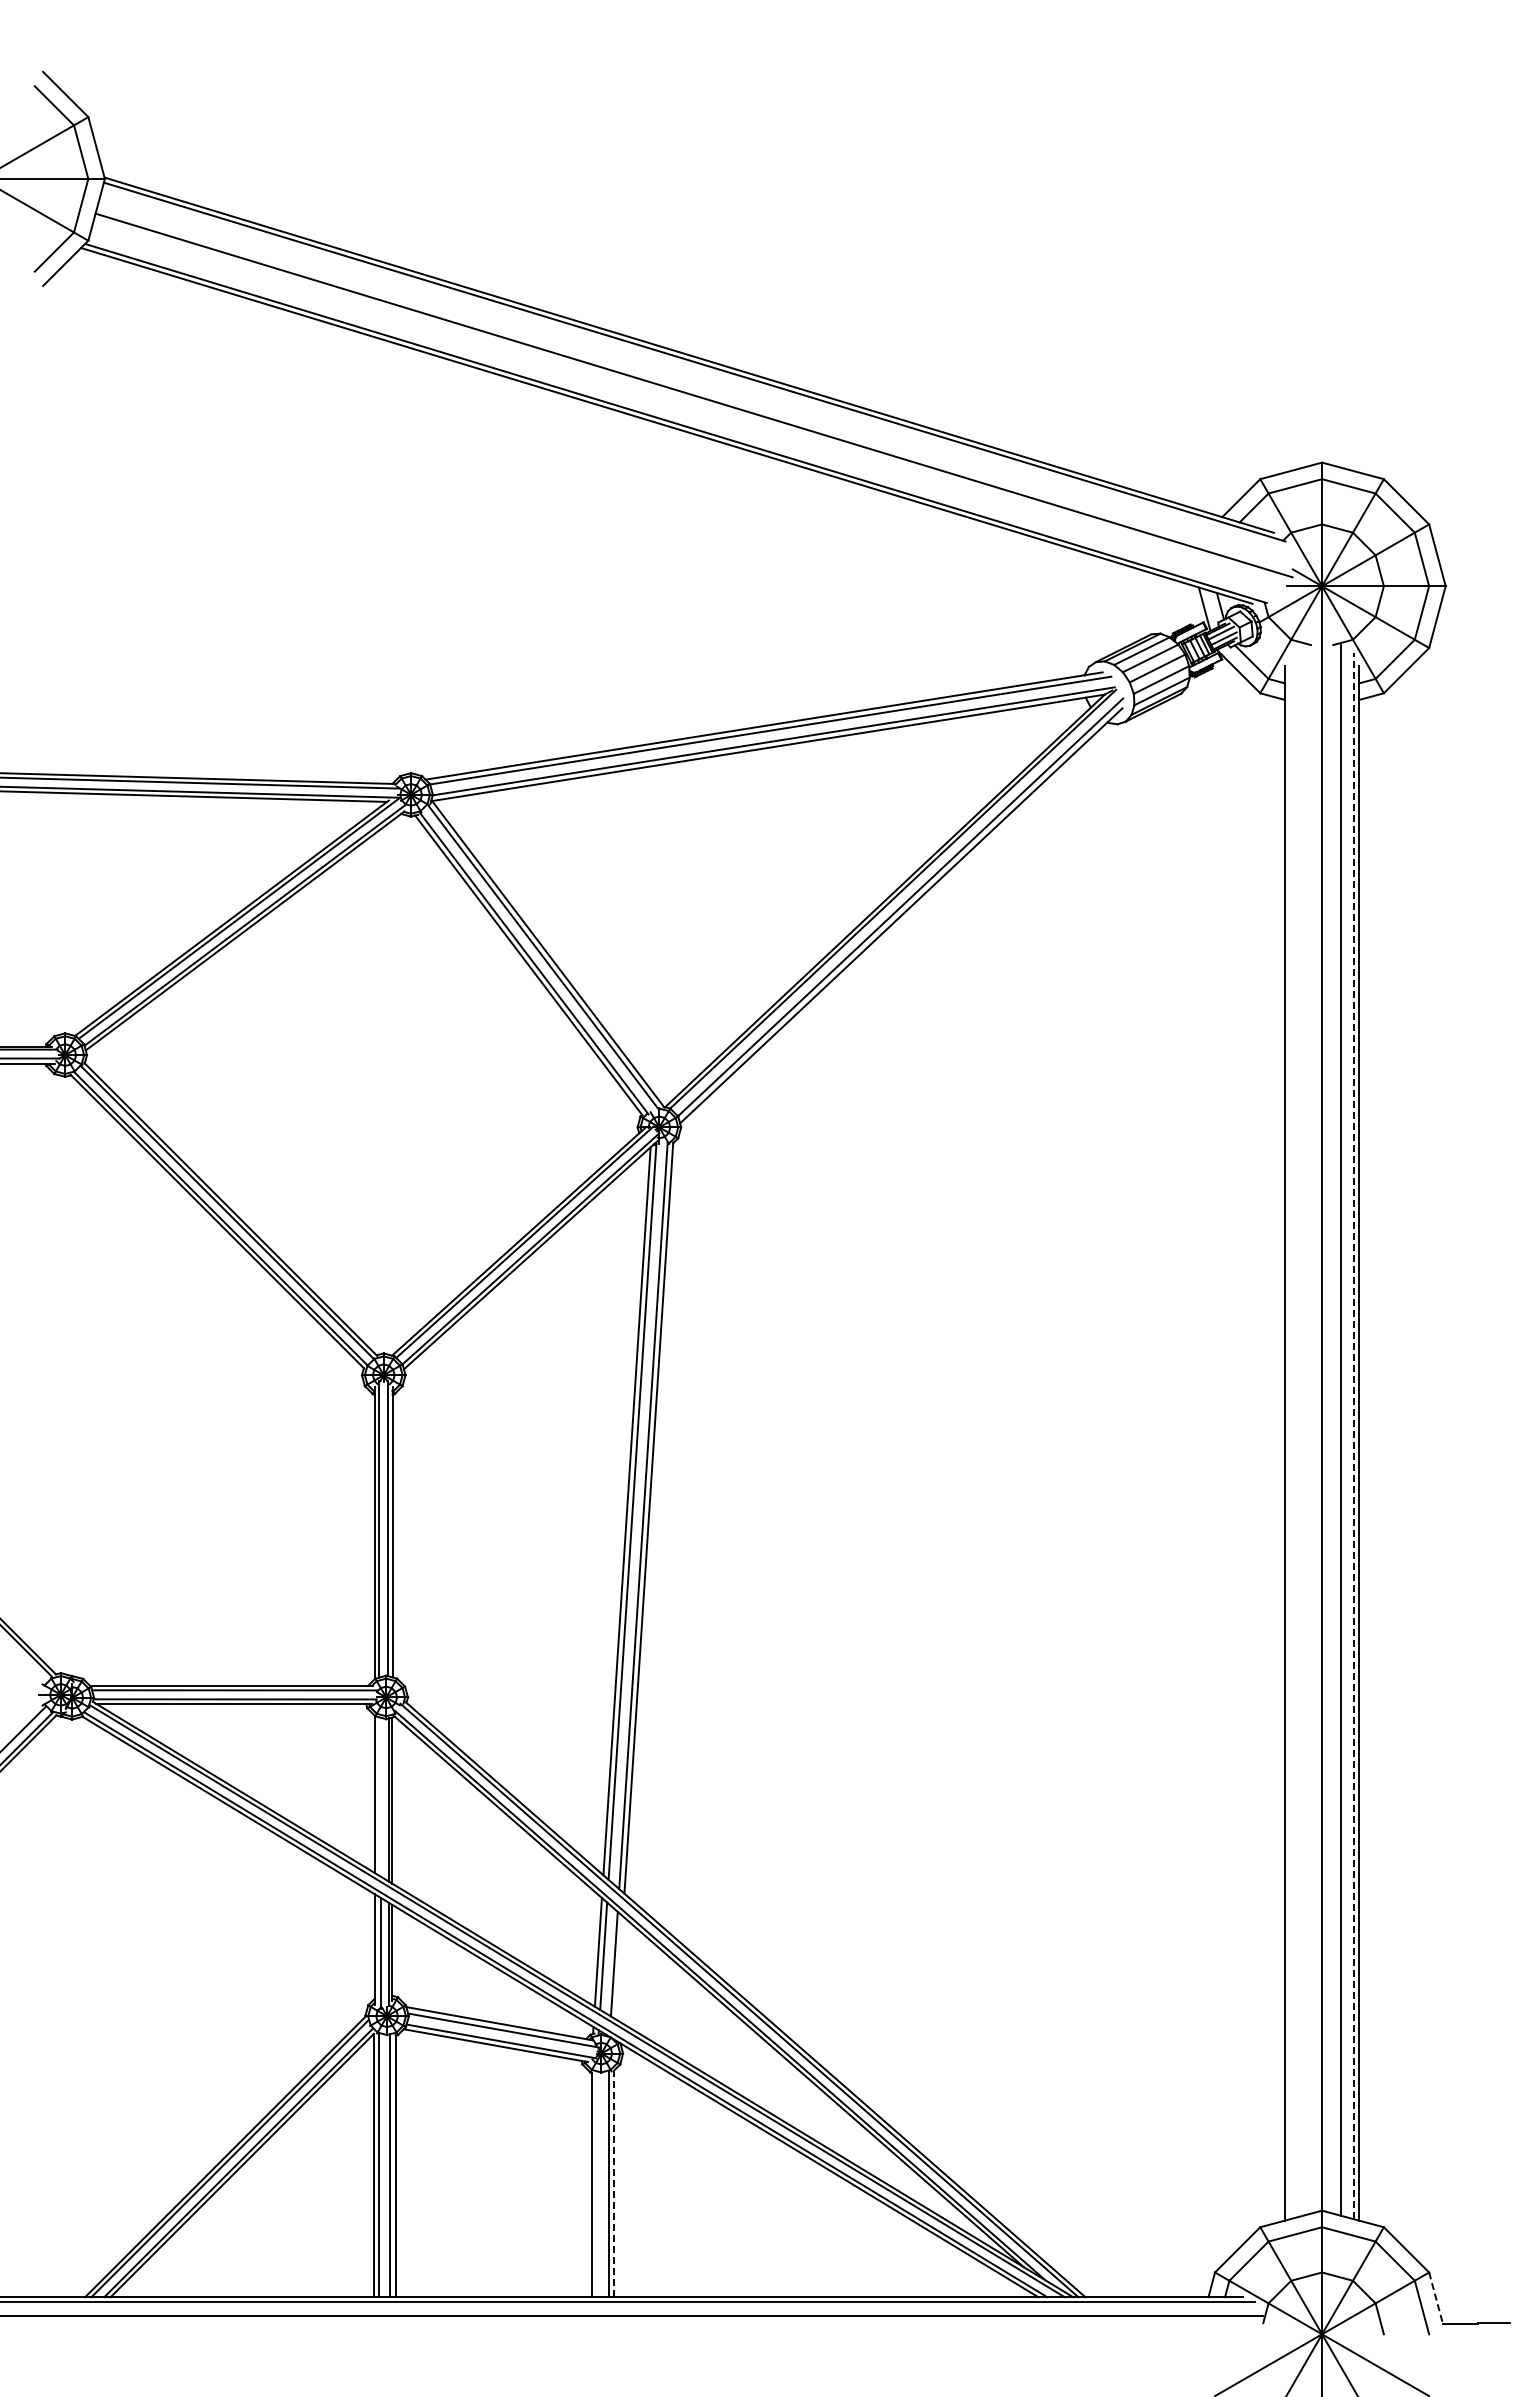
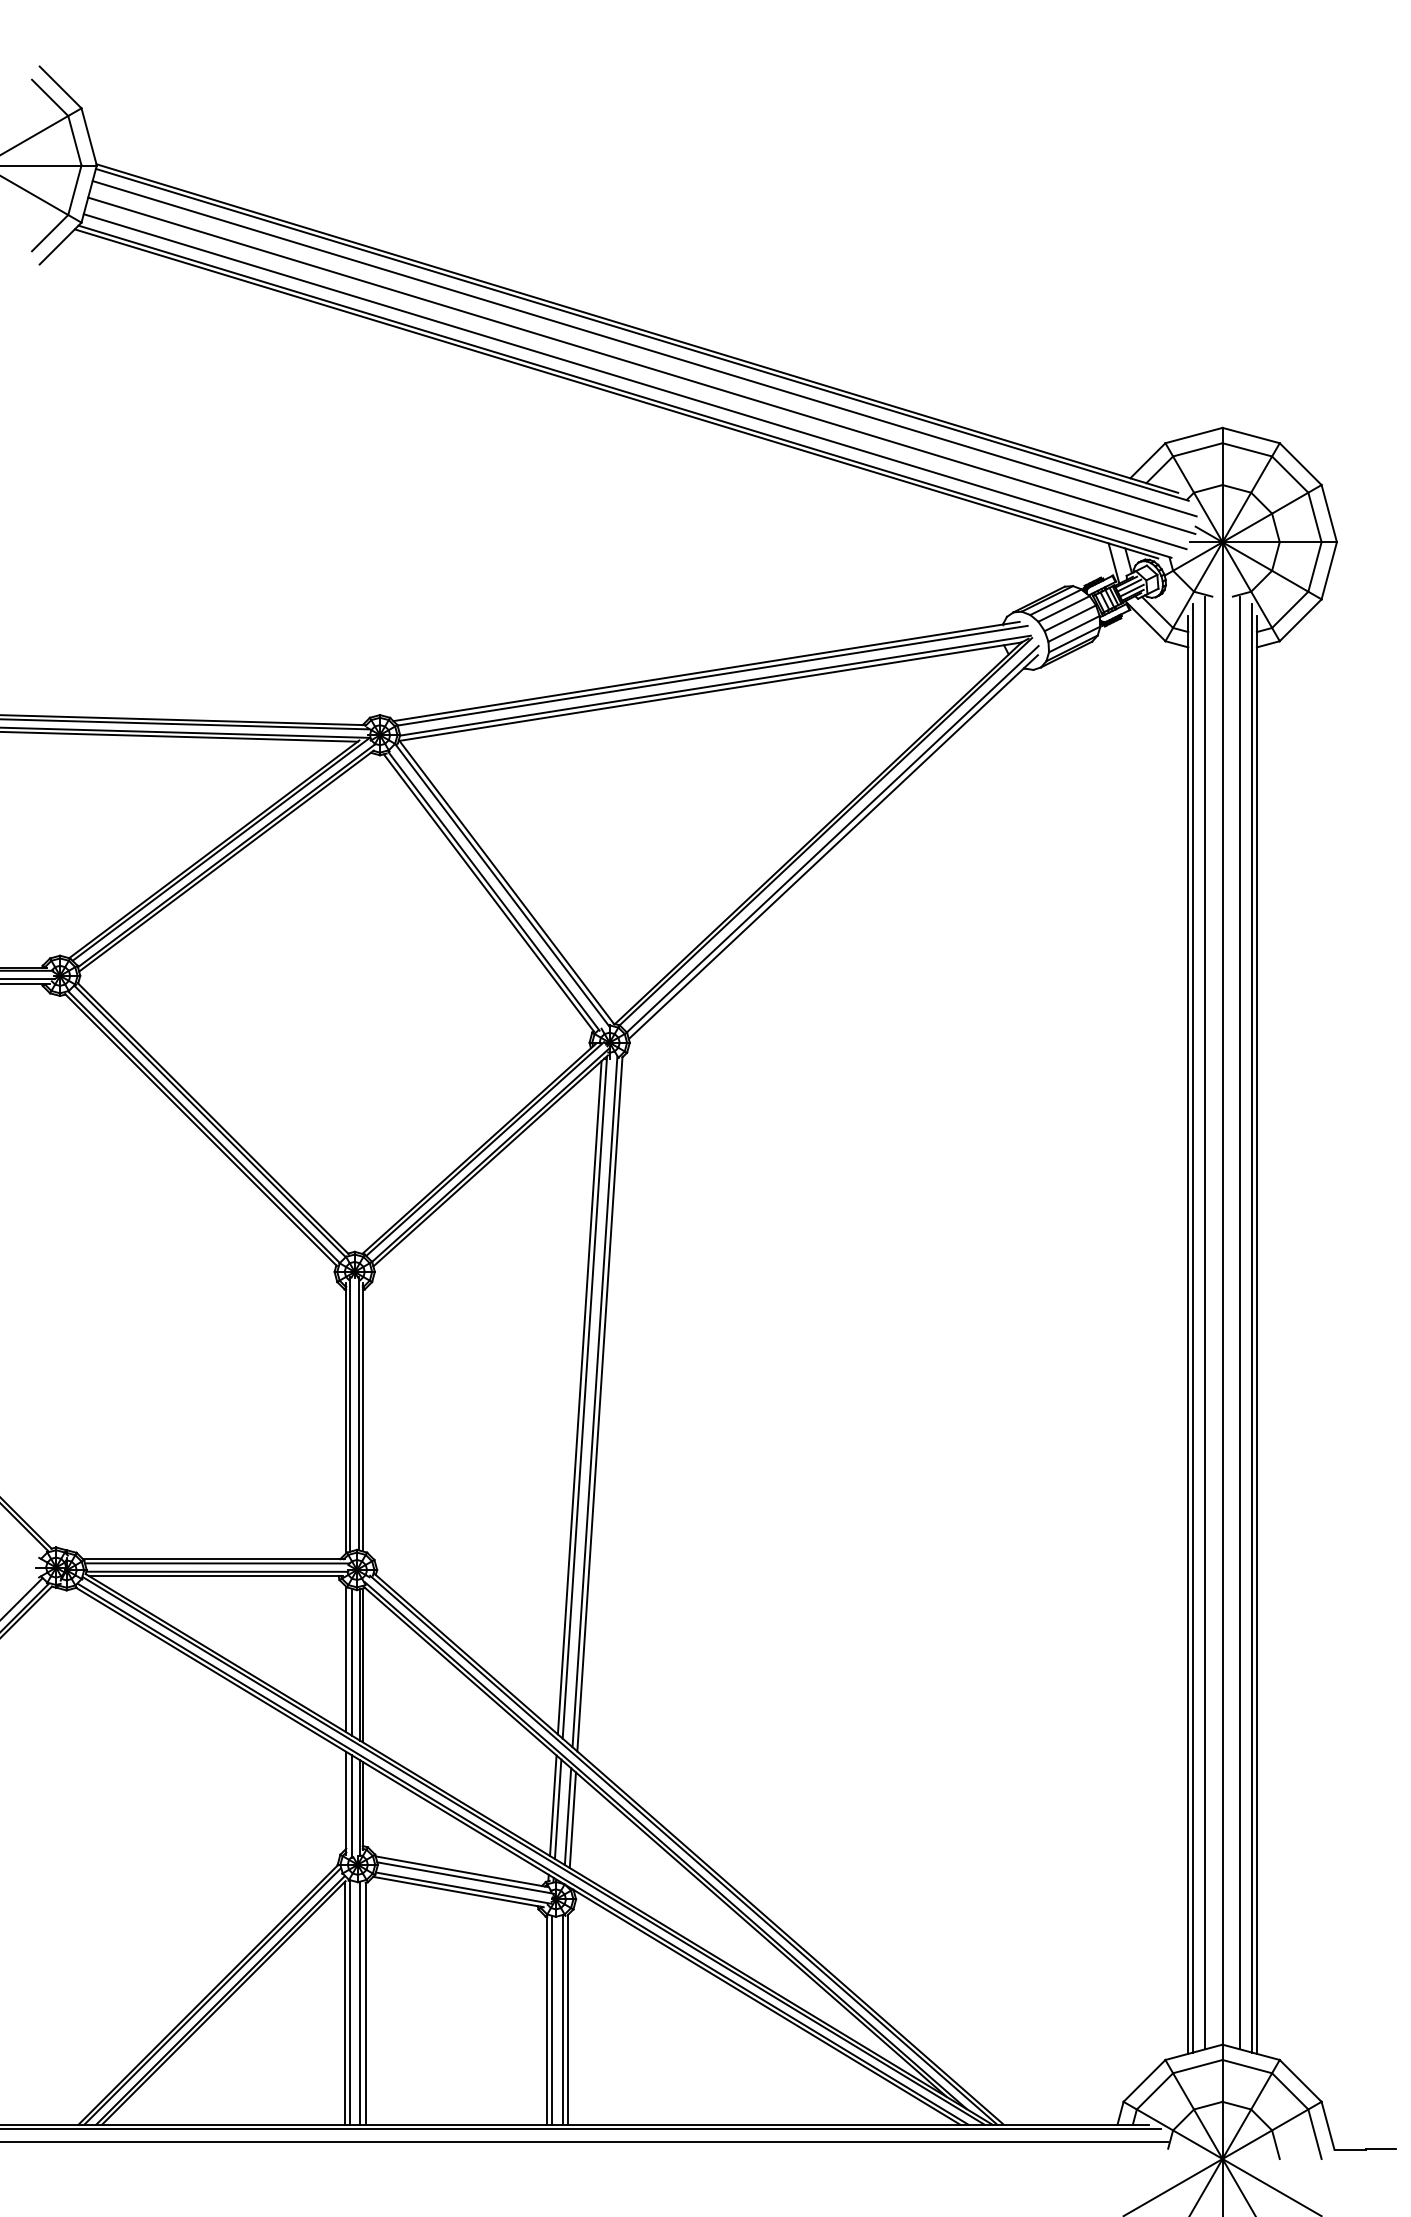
line: (697, 376) -> (644, 348), added
line: (686, 412) -> (634, 381), added
line: (1303, 1430) -> (1205, 1323), added
line: (1354, 1435) -> (1252, 1327), dashed -> solid
line: (1289, 1436) -> (1192, 1328), added
line: (380, 1796) -> (351, 1661), added
line: (619, 1967) -> (572, 1819), added
line: (614, 2183) -> (568, 2019), dashed -> solid
line: (597, 2184) -> (552, 2020), added
line: (1436, 2298) -> (1328, 2125), dashed -> solid

